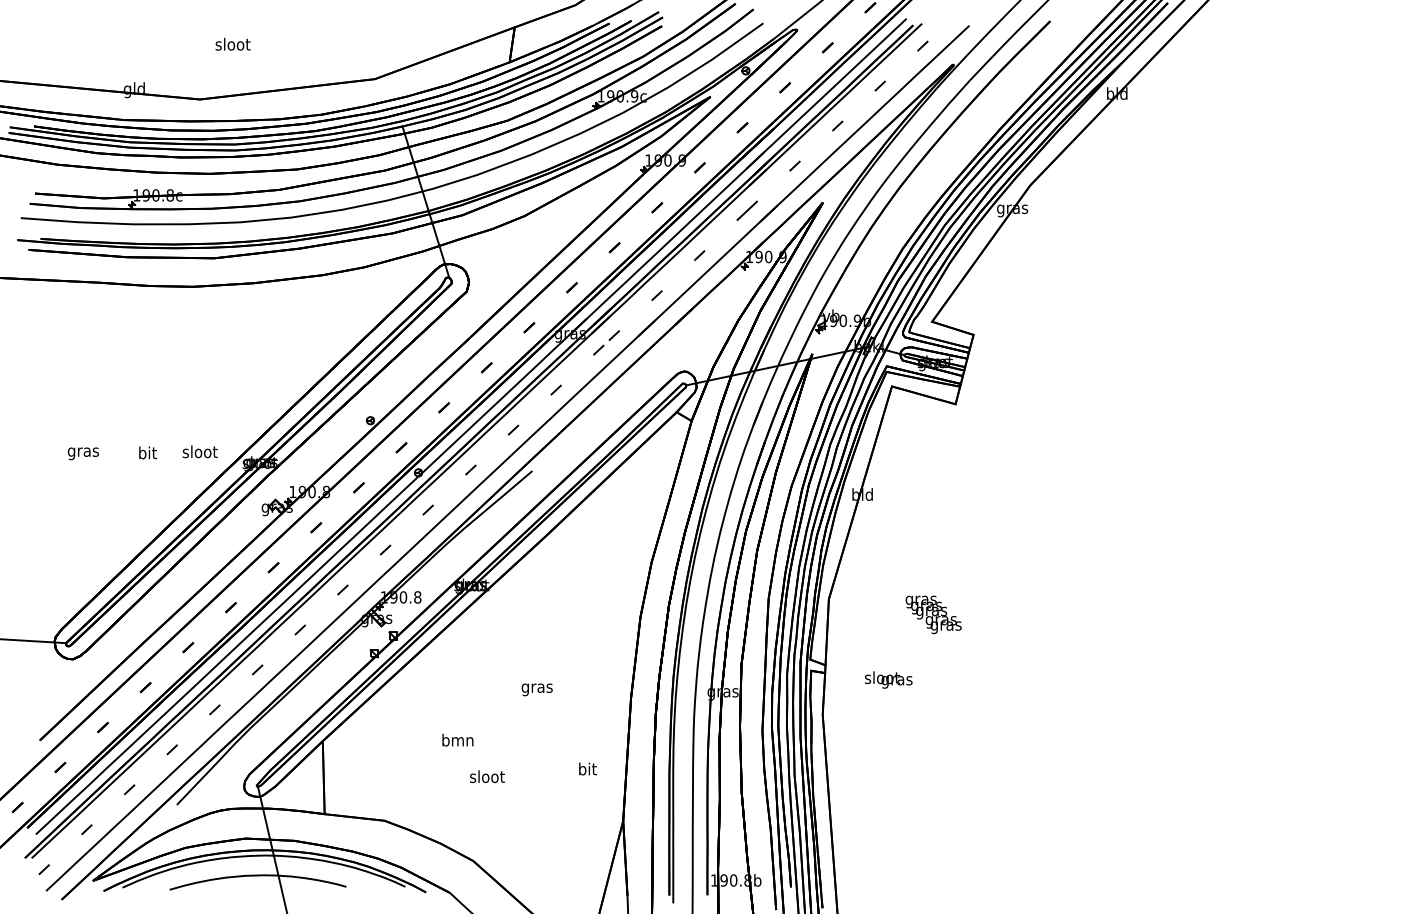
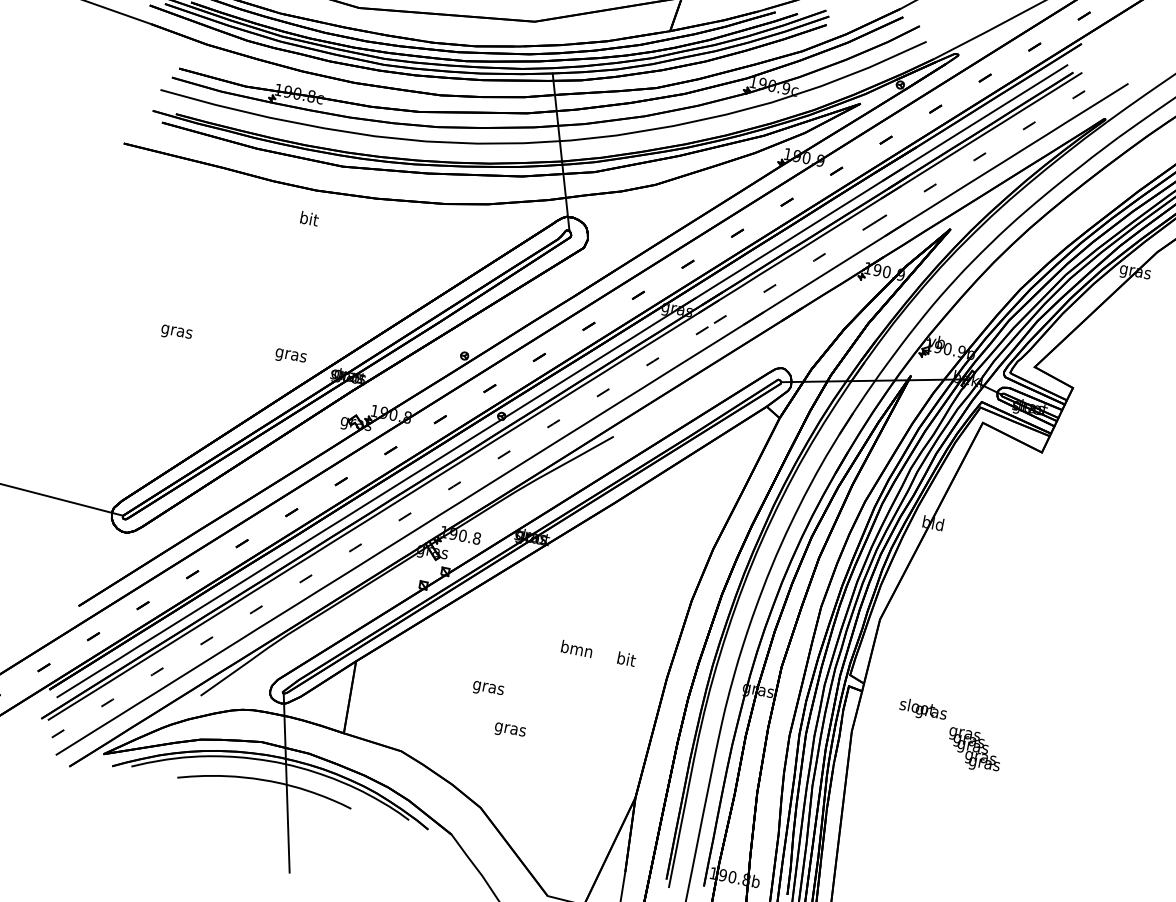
text: (147, 452) -> (309, 218), moved
text: (199, 453) -> (290, 355), sloot -> gras
text: (933, 614) -> (974, 750), moved
text: (536, 688) -> (575, 650), gras -> bmn
text: (457, 741) -> (488, 687), bmn -> gras
text: (587, 768) -> (626, 658), moved
text: (487, 778) -> (510, 729), sloot -> gras

